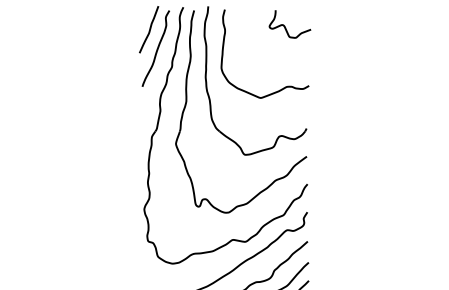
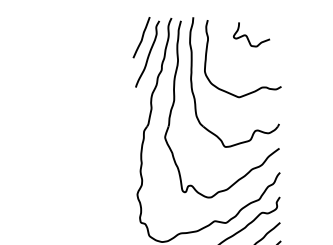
curve: (285, 26) -> (247, 36), moved

